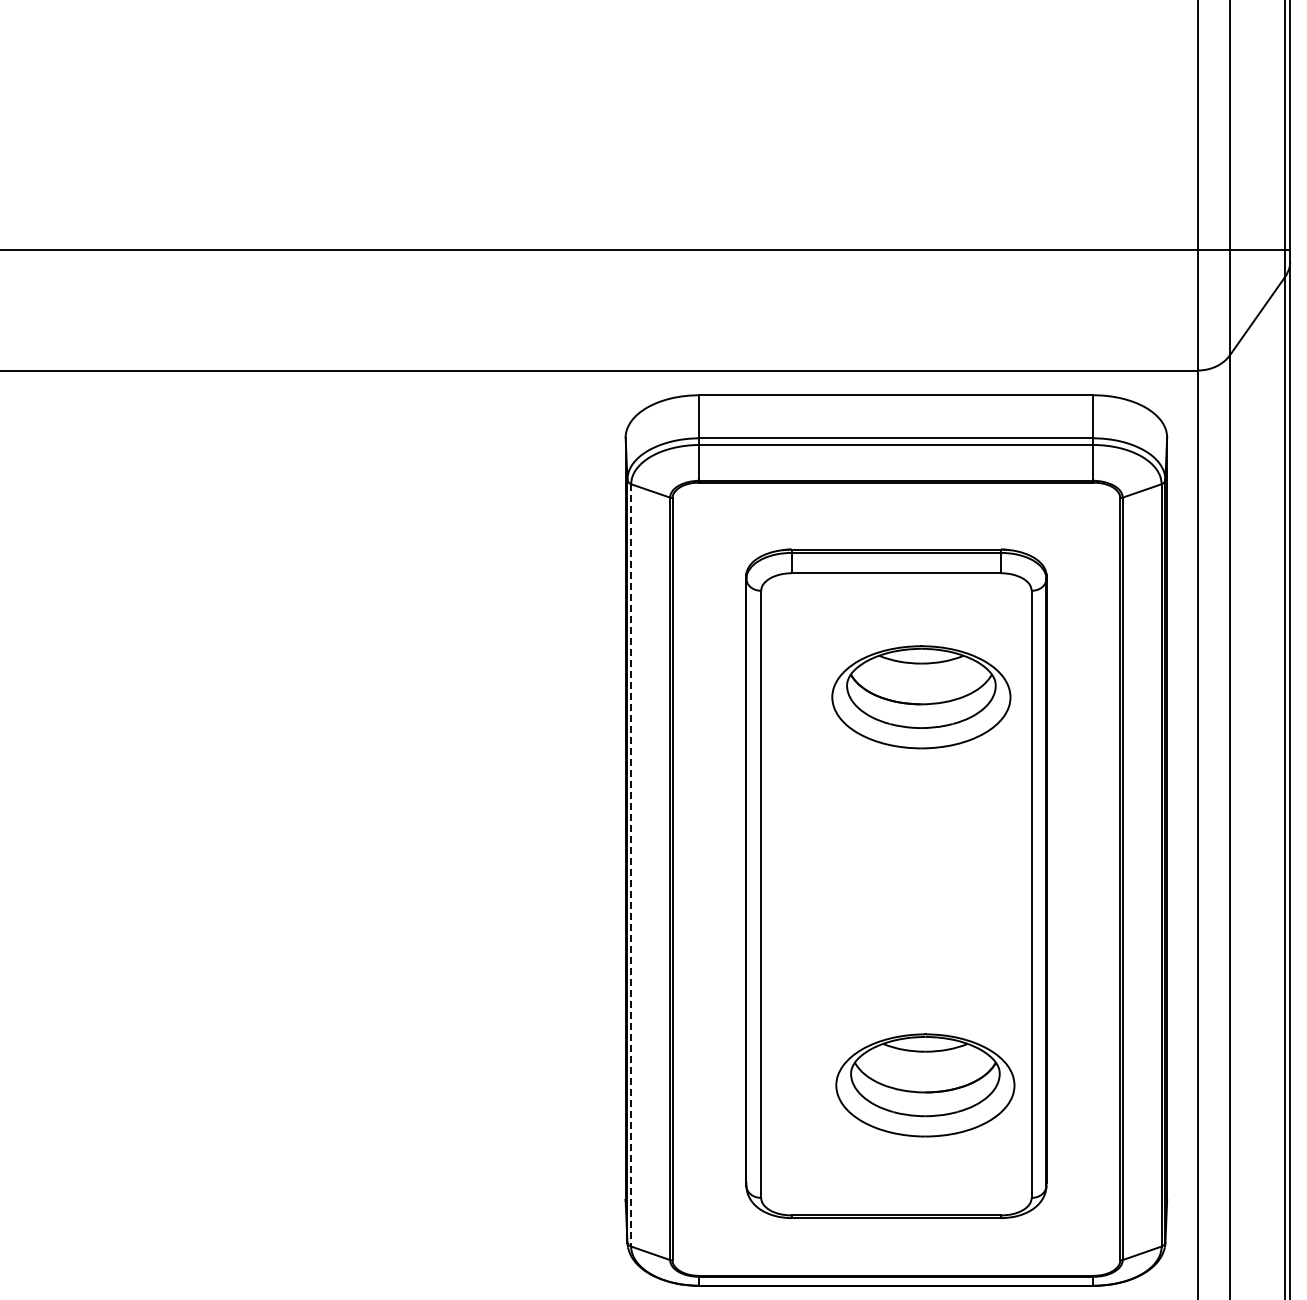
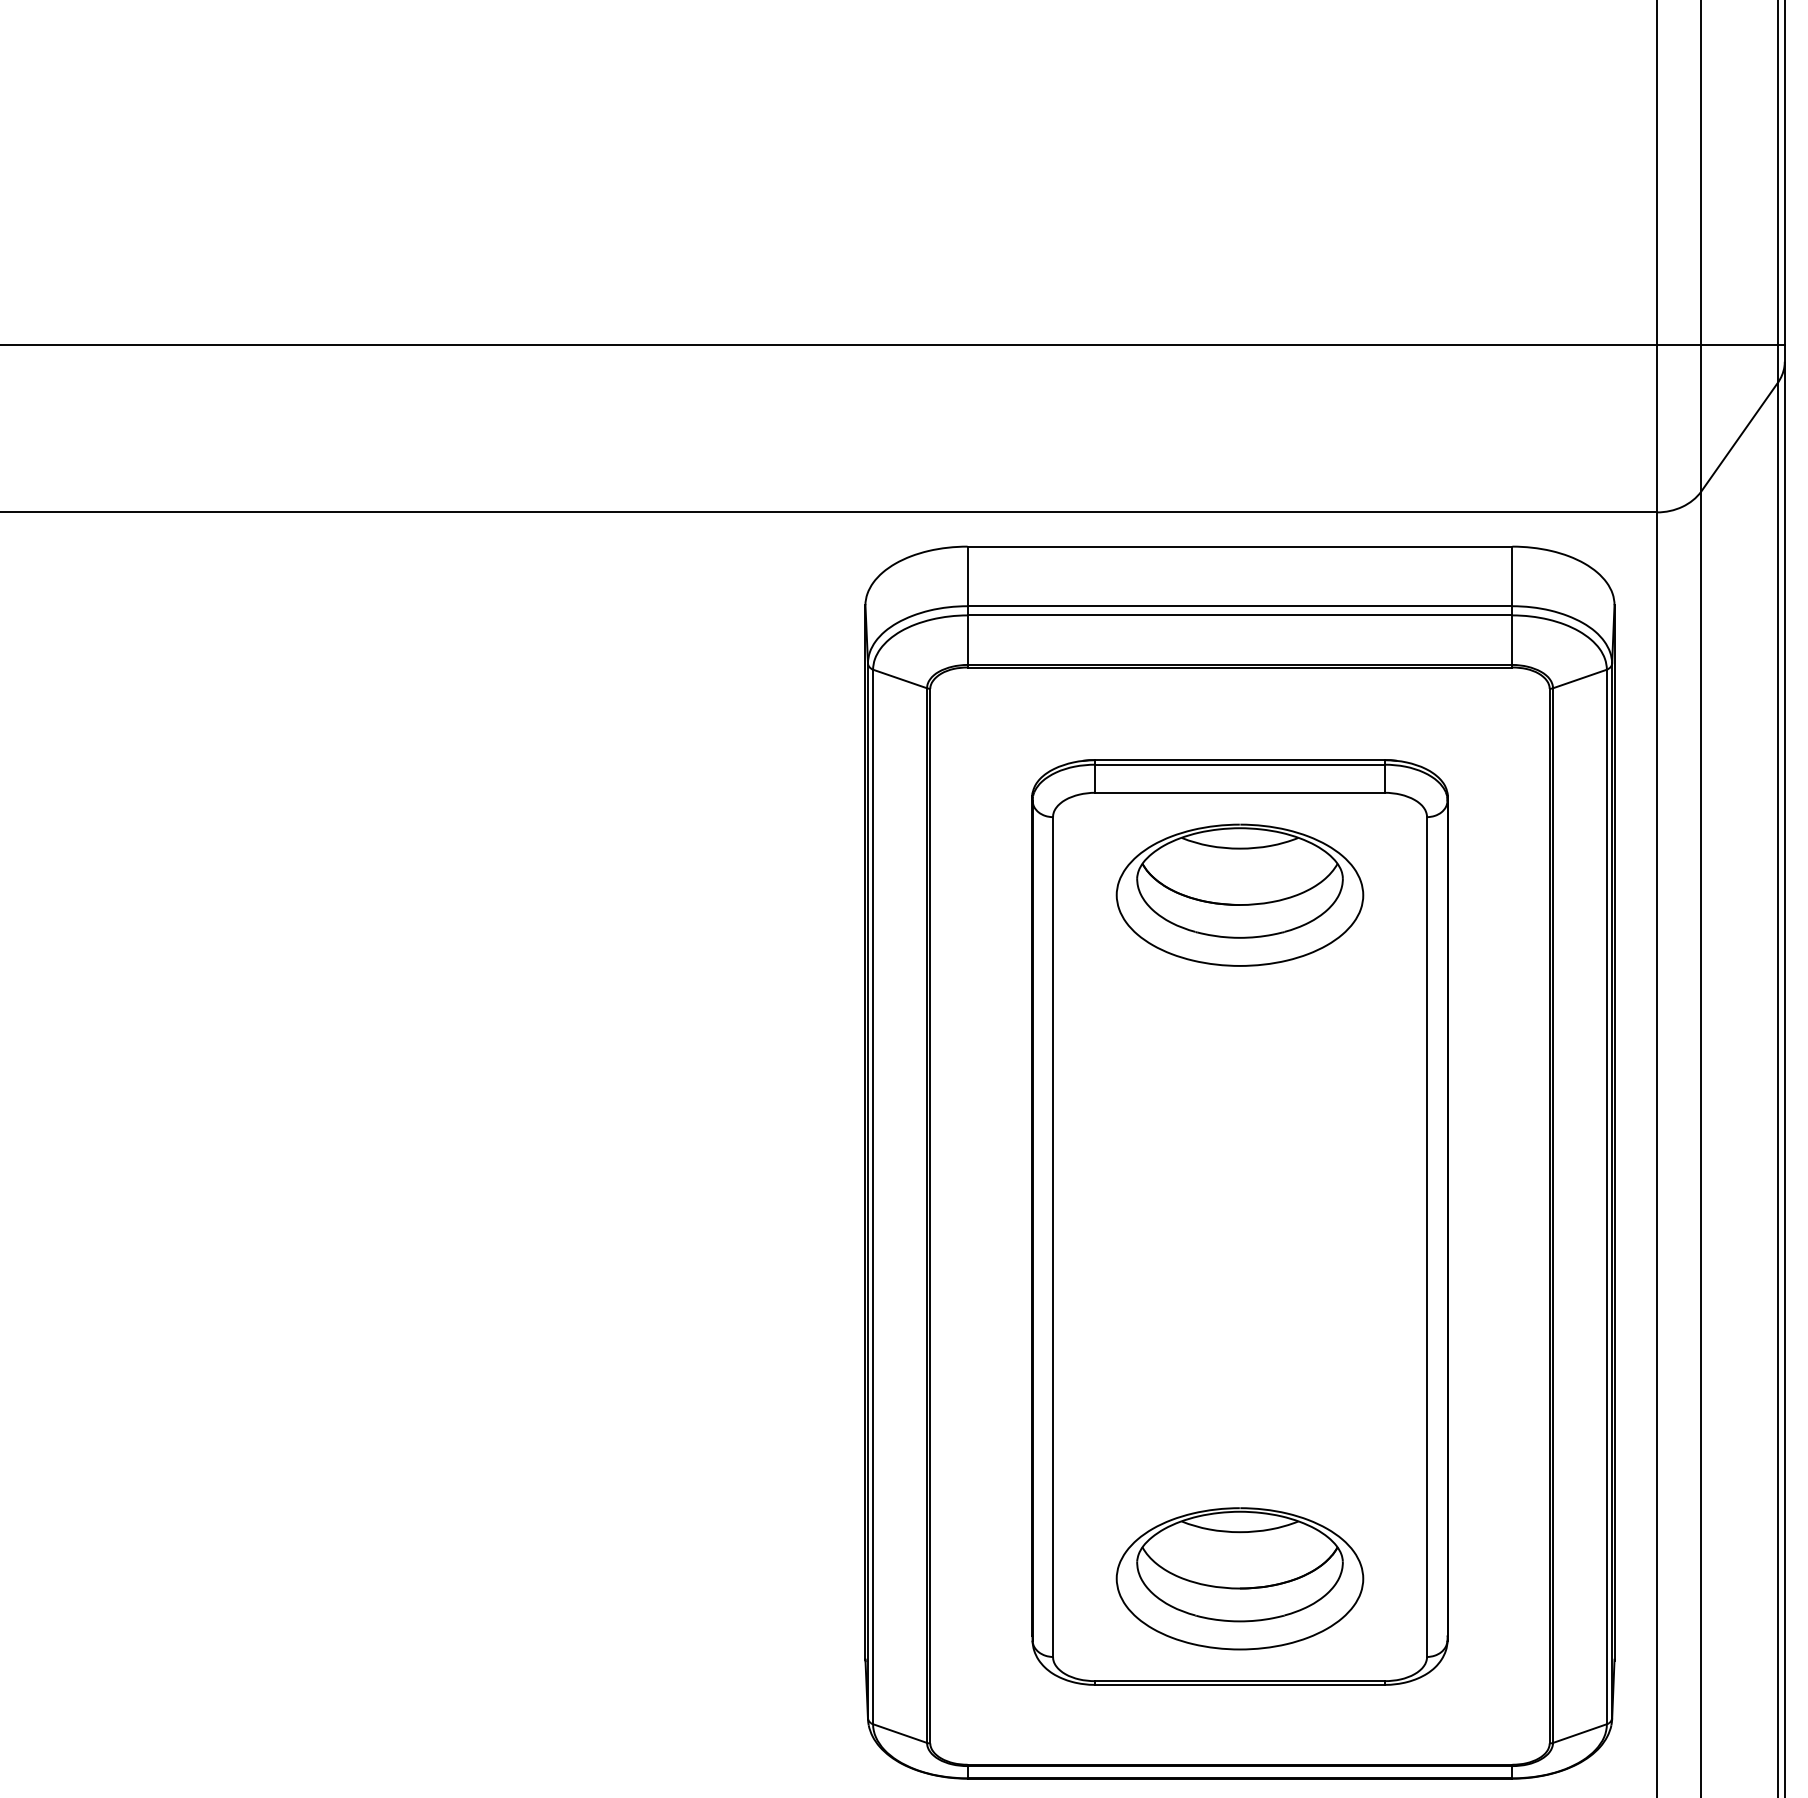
part: (921, 697) -> (1240, 895), moved
line: (631, 865) -> (873, 1197), dashed -> solid
part: (925, 1085) -> (1240, 1578), moved

